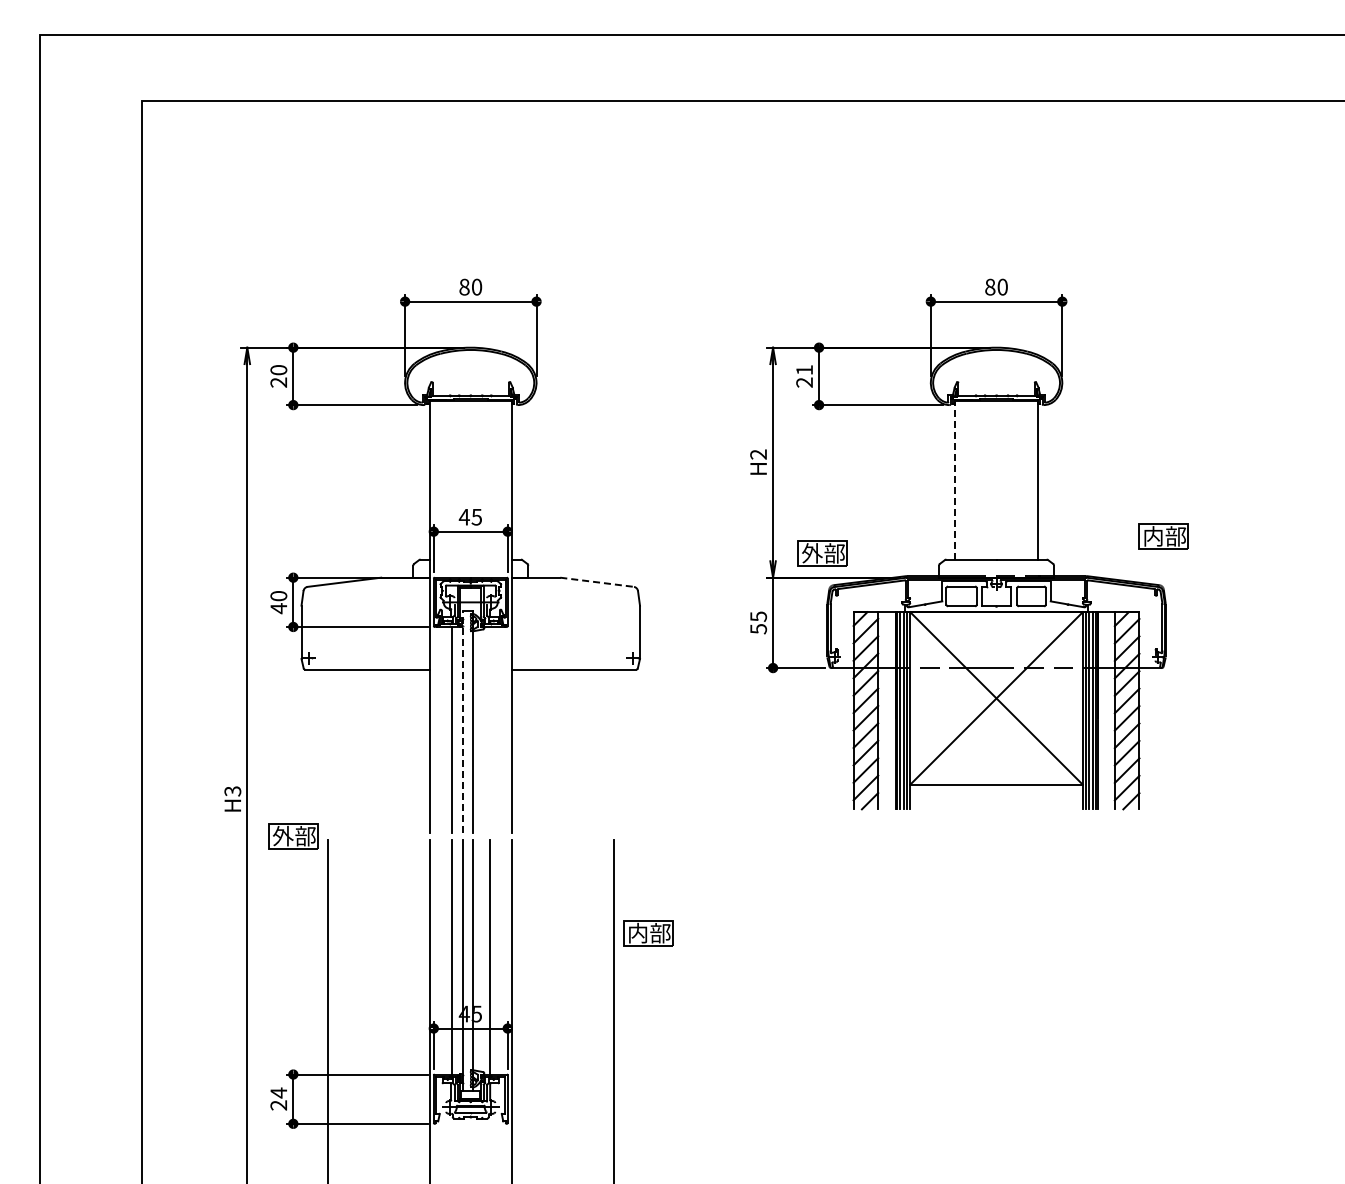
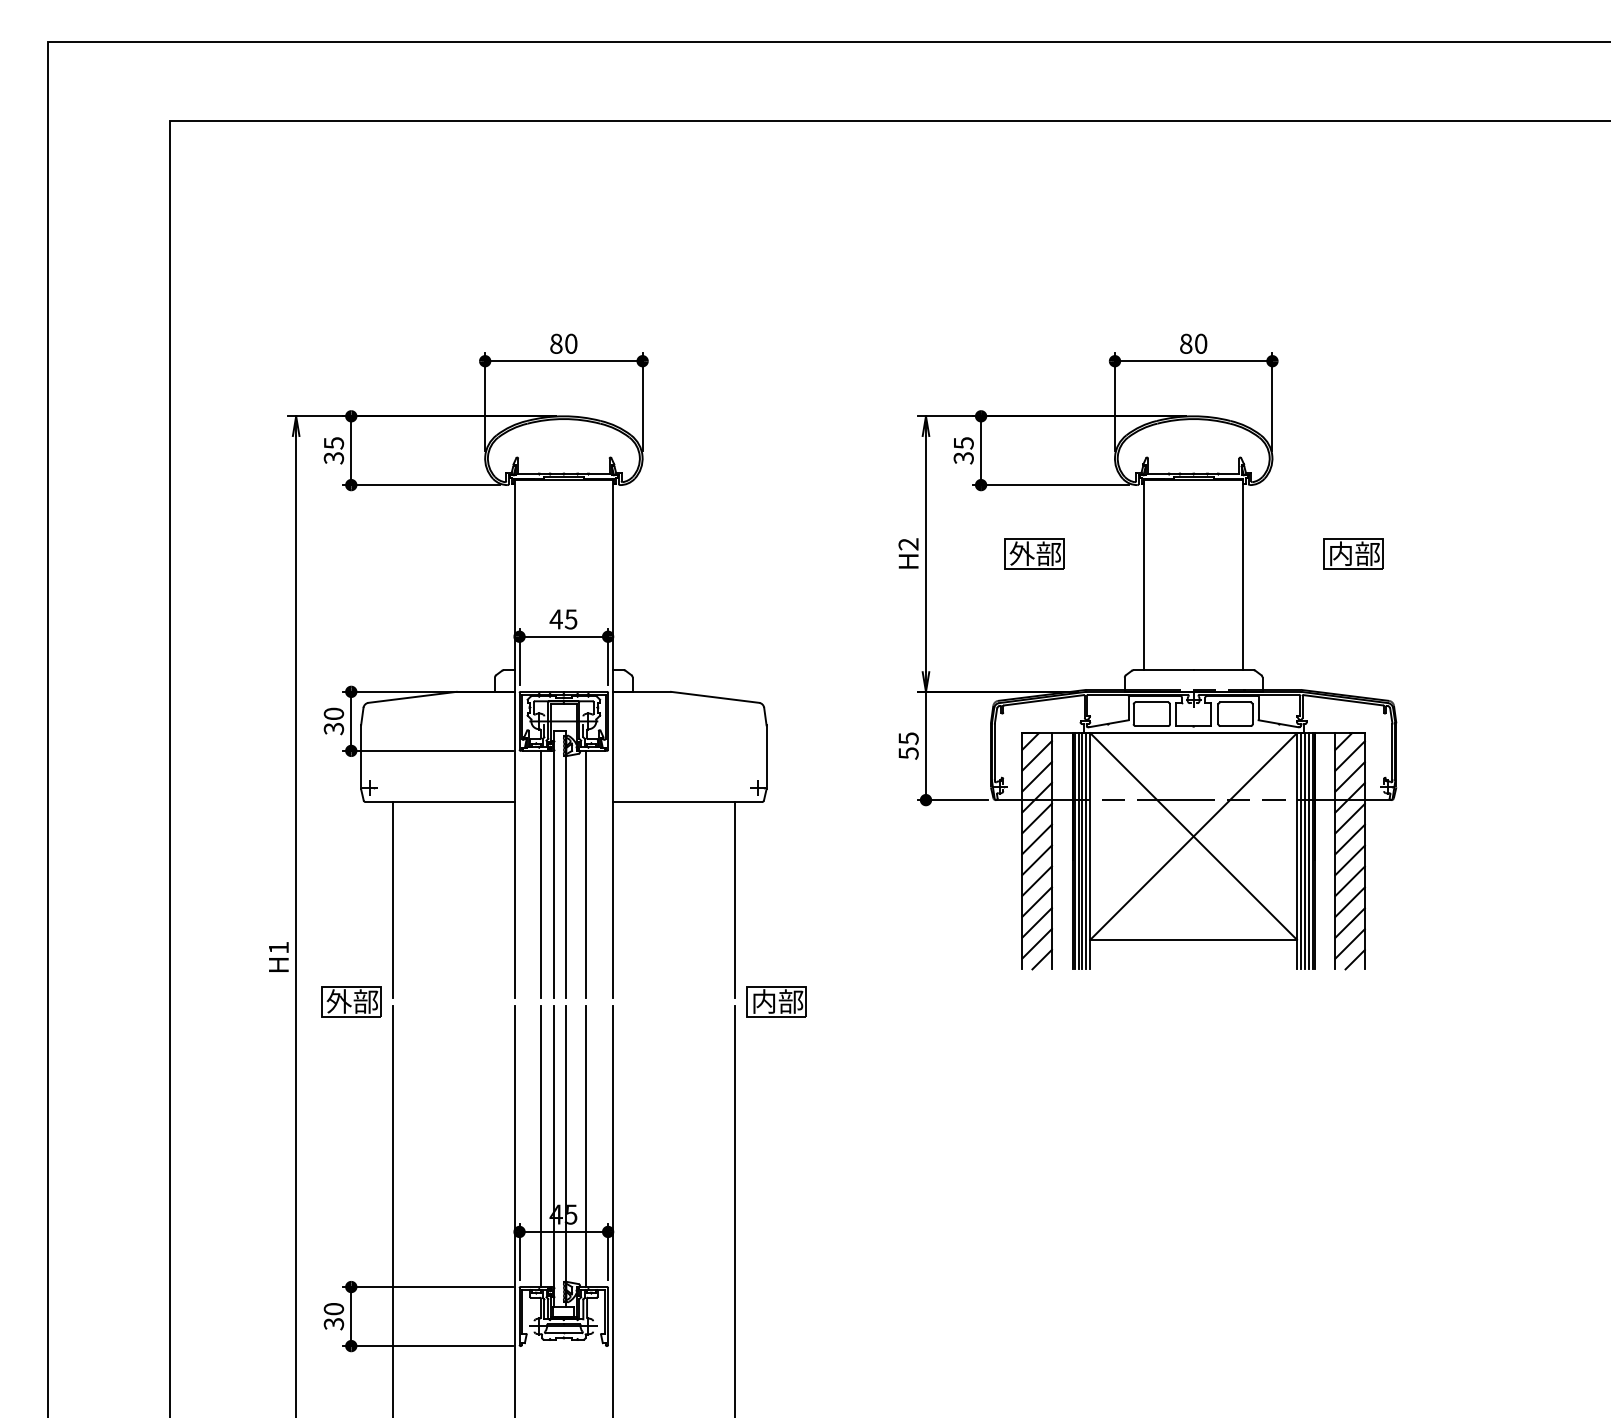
text: (278, 376) -> (333, 450), 20 -> 35
text: (804, 376) -> (963, 450), 21 -> 35
line: (955, 479) -> (1144, 574), dashed -> solid
part: (1163, 536) -> (1352, 553), moved
part: (822, 553) -> (1034, 553), moved
line: (597, 582) -> (715, 697), dashed -> solid
text: (278, 608) -> (333, 728), 40 -> 30
line: (462, 721) -> (553, 864), dashed -> solid
line: (489, 729) -> (586, 873), added
line: (327, 751) -> (392, 900), added
line: (613, 751) -> (734, 900), added
text: (232, 791) -> (278, 947), H3 -> H1
part: (648, 933) -> (776, 1001), moved
text: (278, 1098) -> (333, 1315), 24 -> 30

